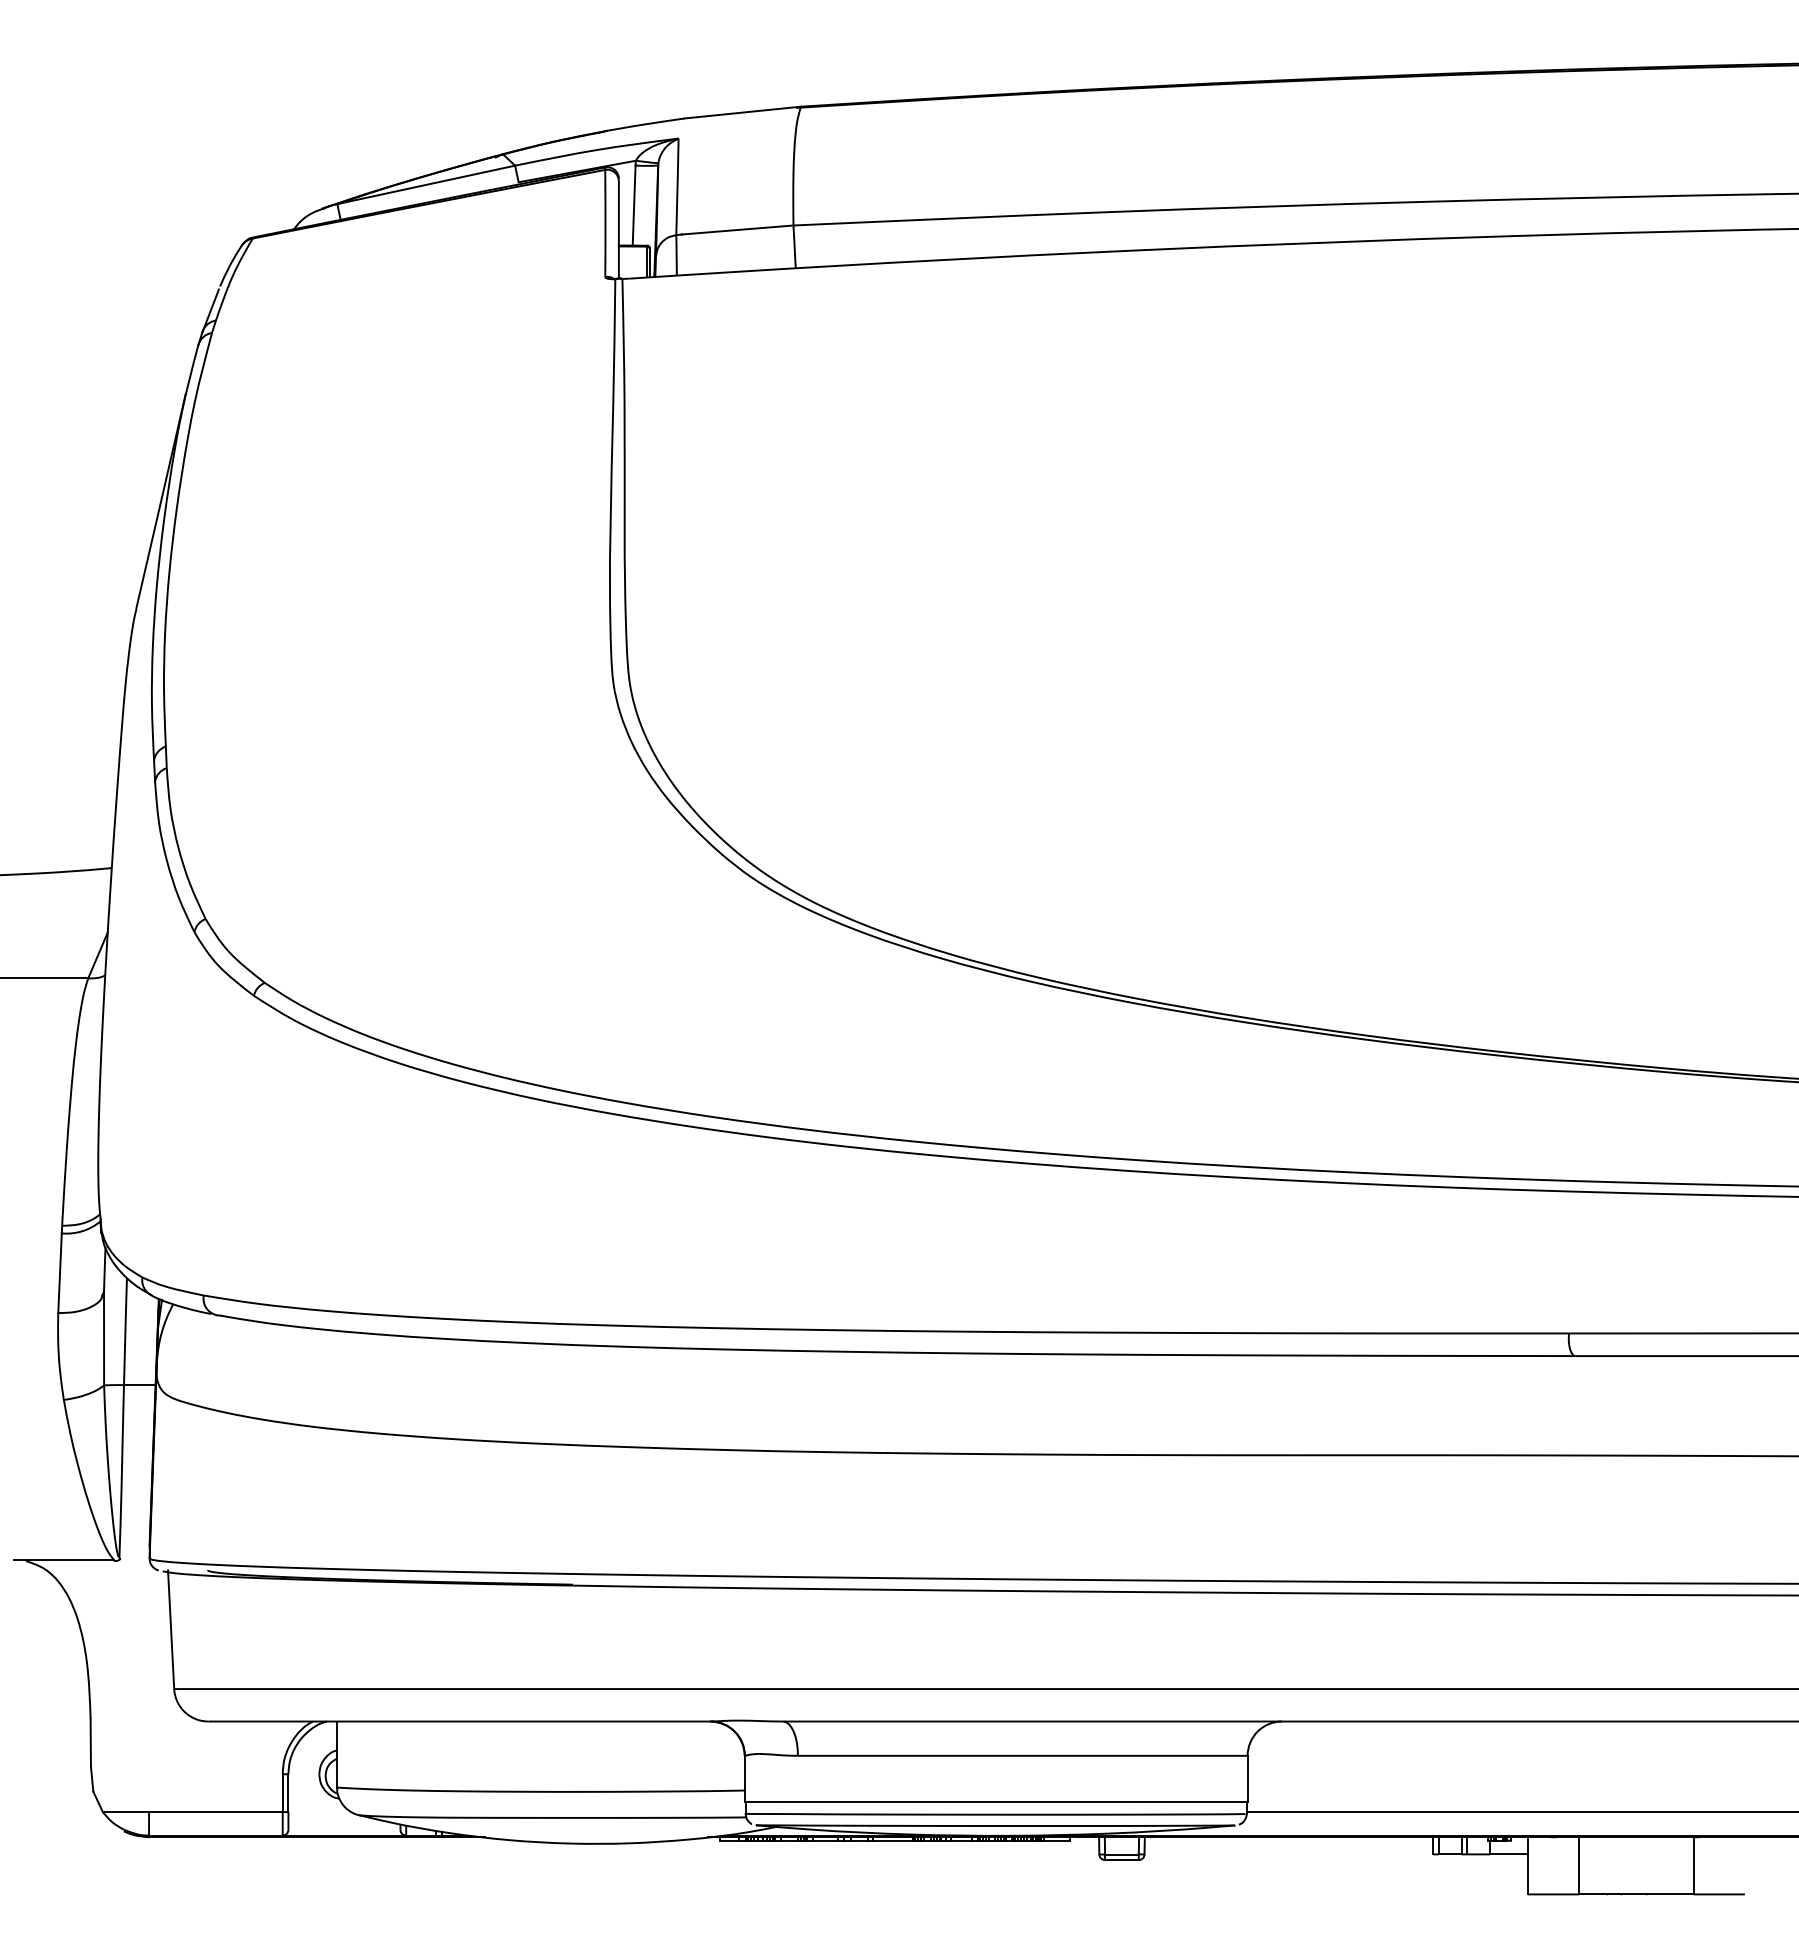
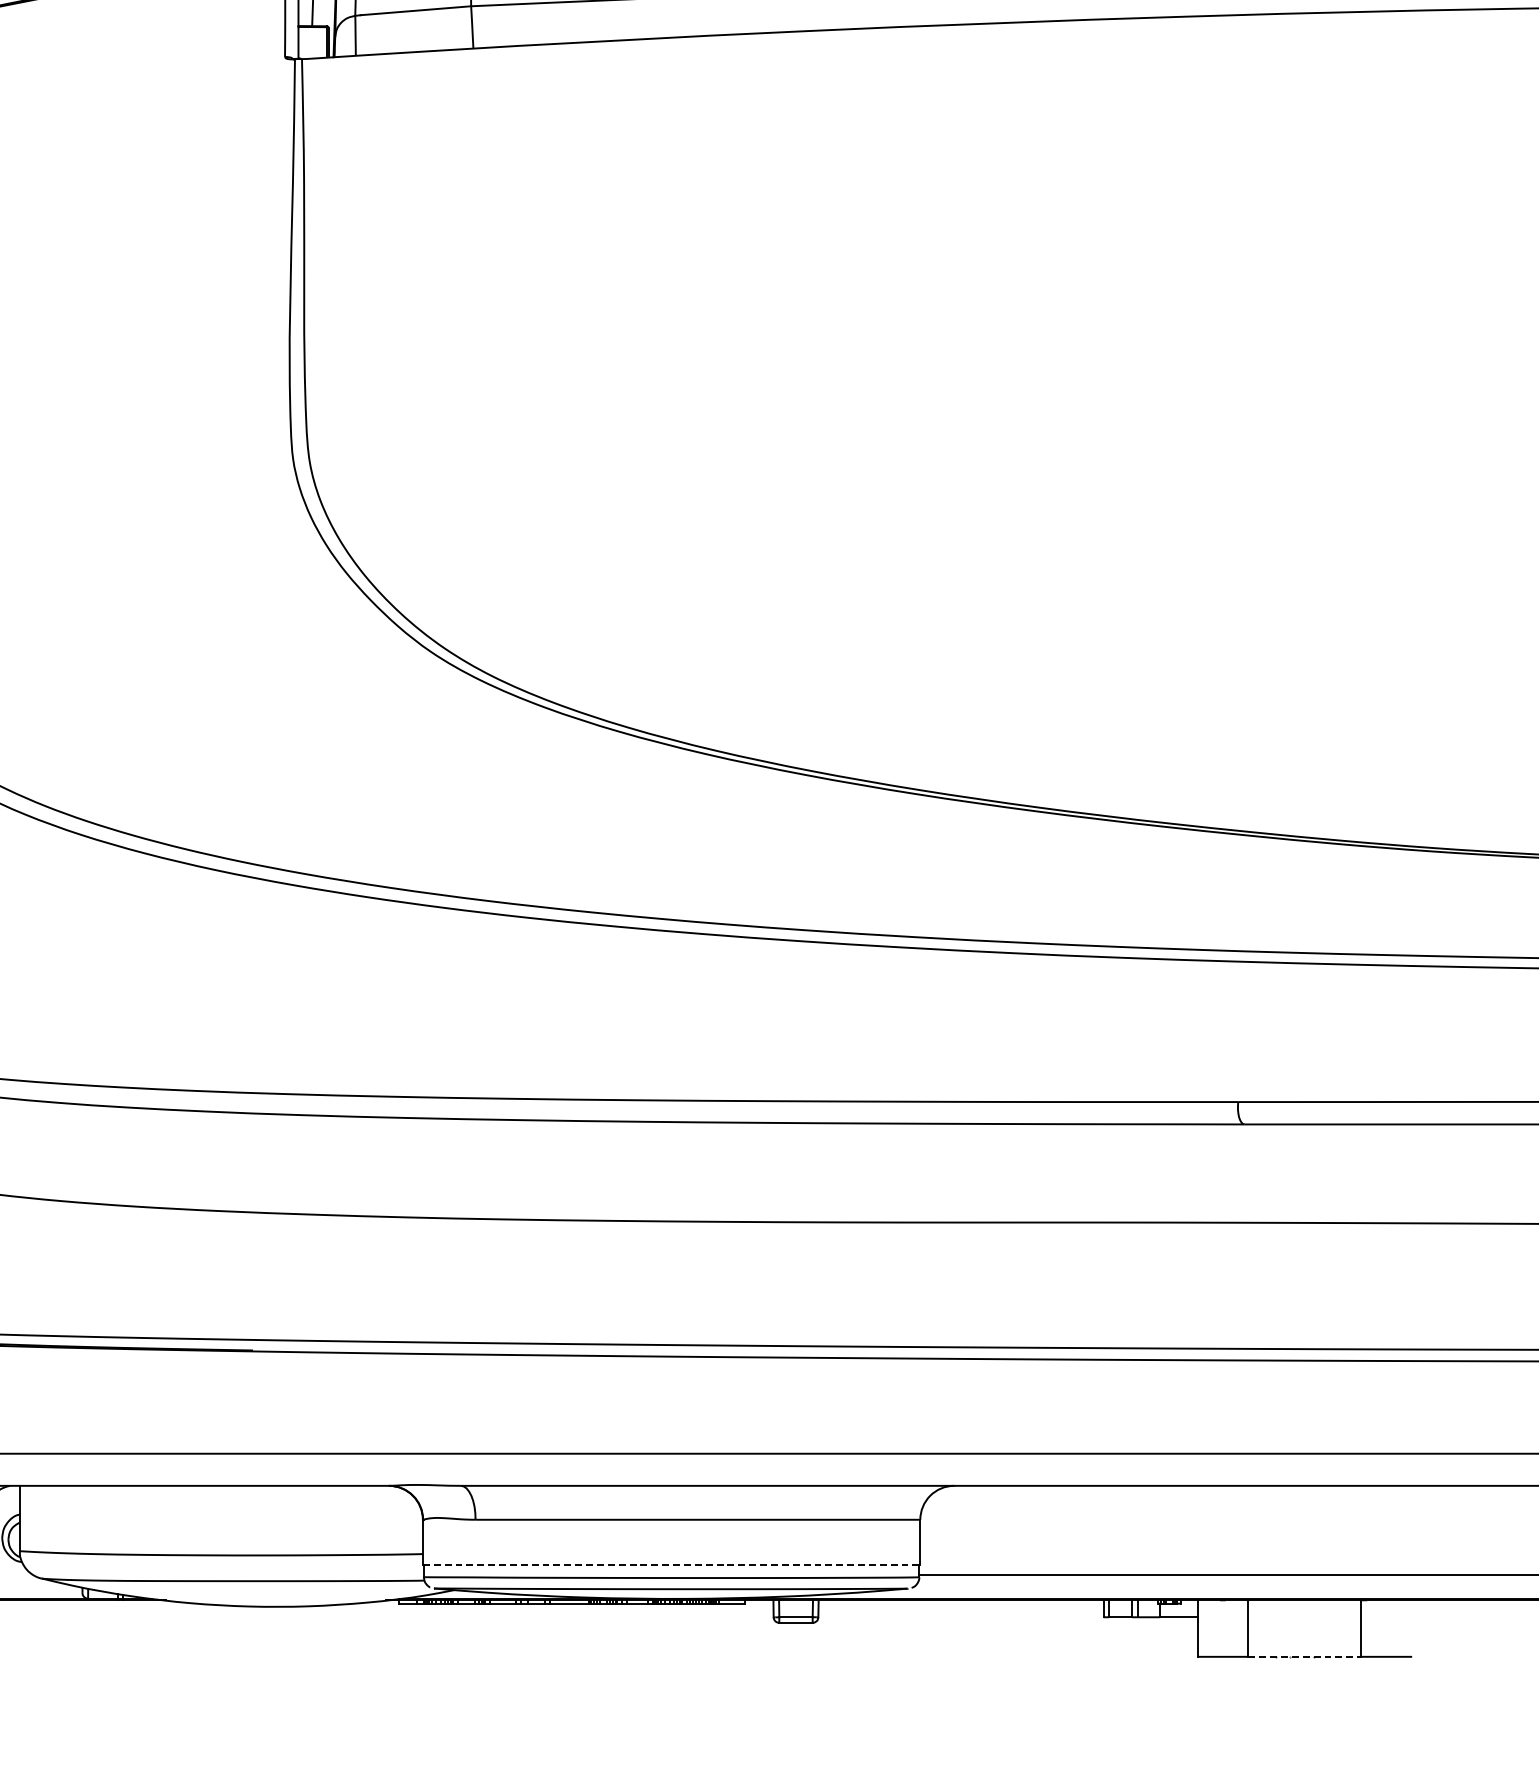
line: (996, 1801) -> (671, 1564), solid -> dashed
line: (1637, 1894) -> (1305, 1656), solid -> dashed

